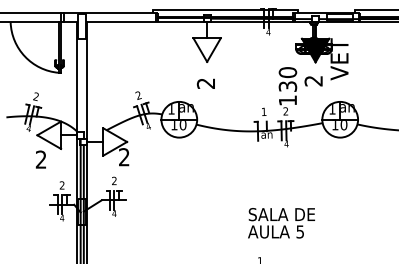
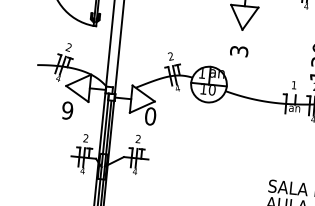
text: (206, 83) -> (239, 51), 2 -> 3
text: (123, 157) -> (149, 116), 2 -> 0
text: (40, 159) -> (66, 110), 2 -> 9

